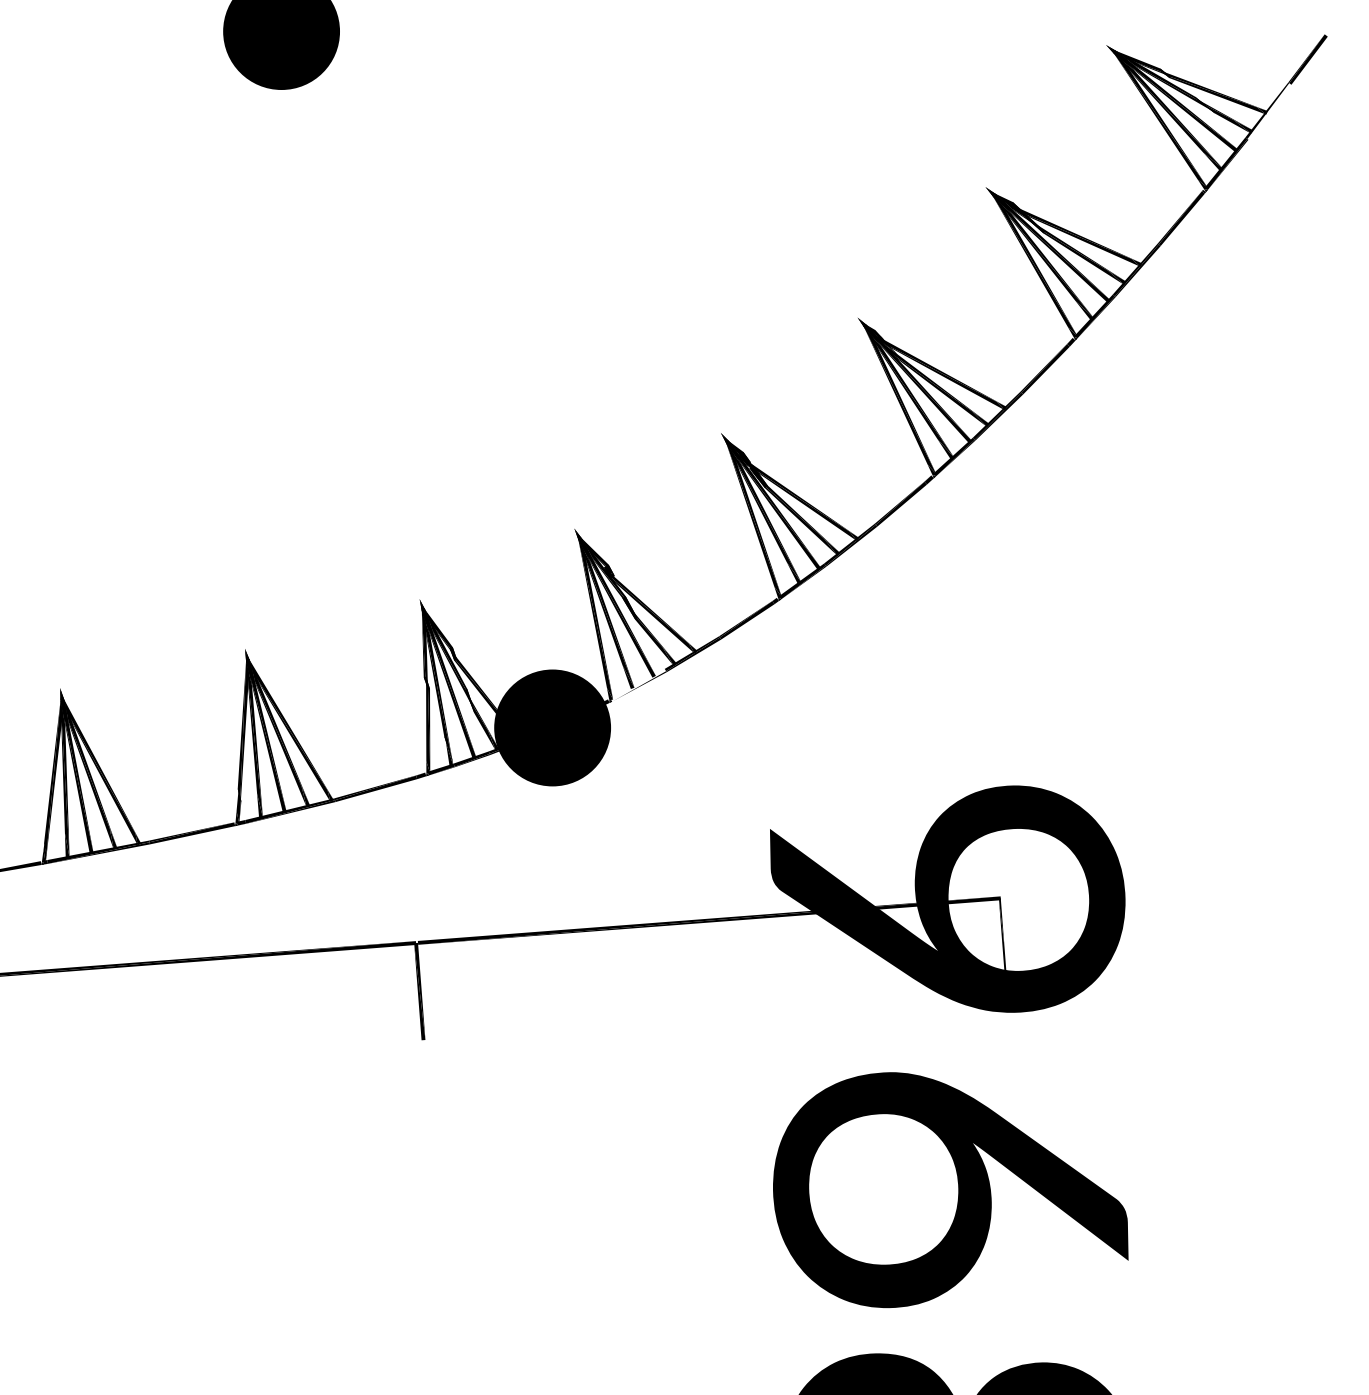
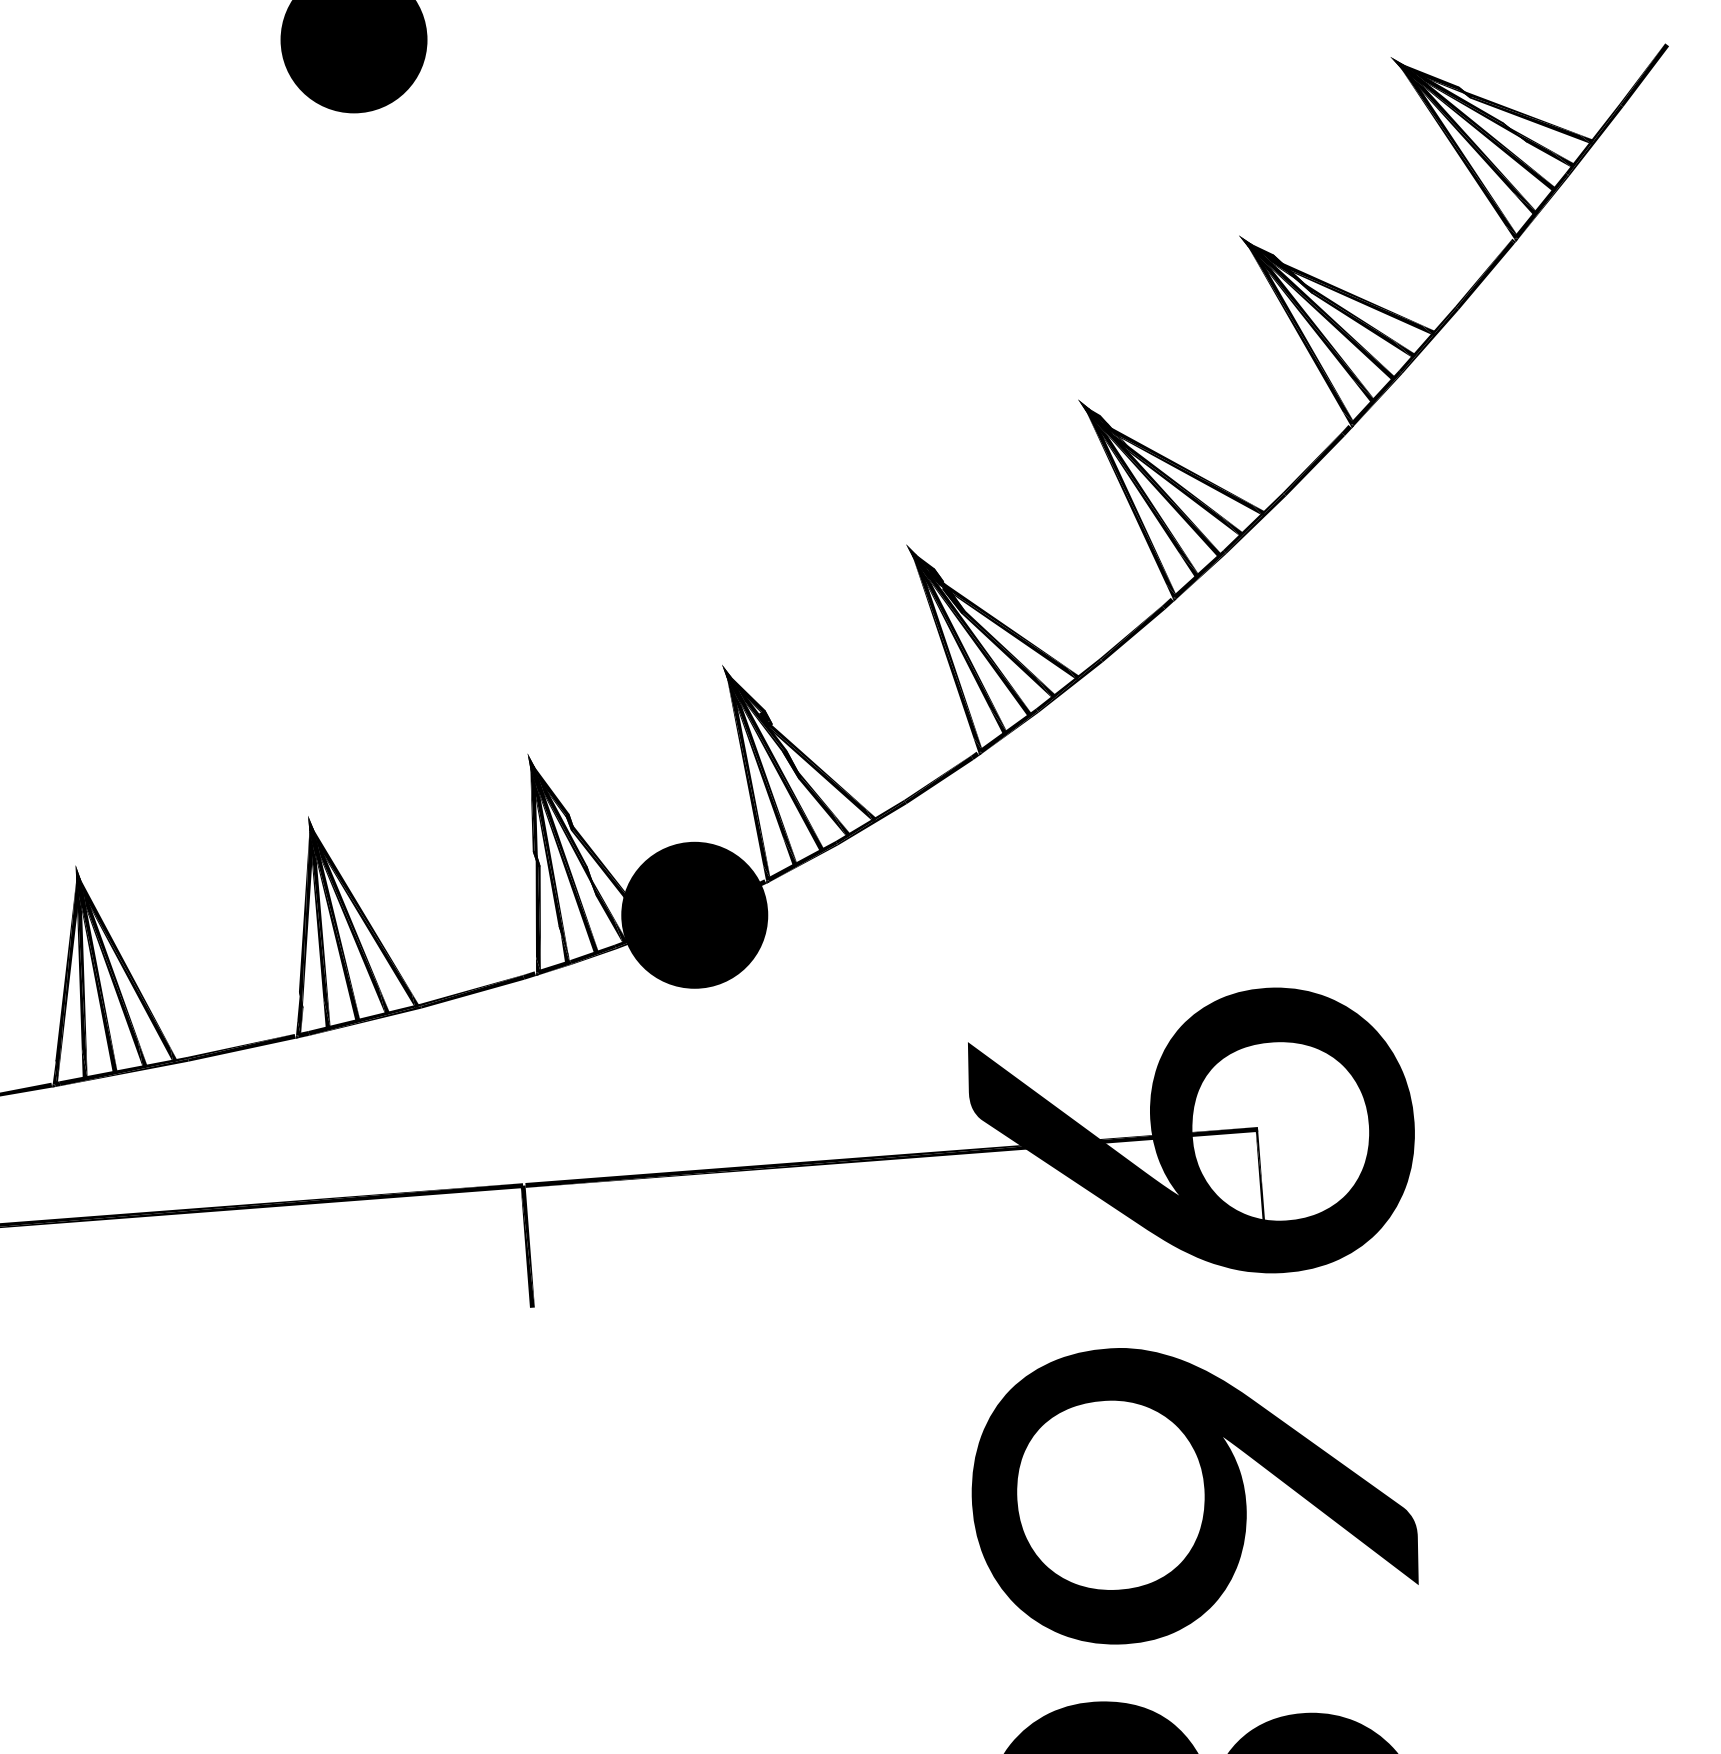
fill: (1269, 111) -> (1595, 140), added
fill: (638, 684) -> (802, 860), added

